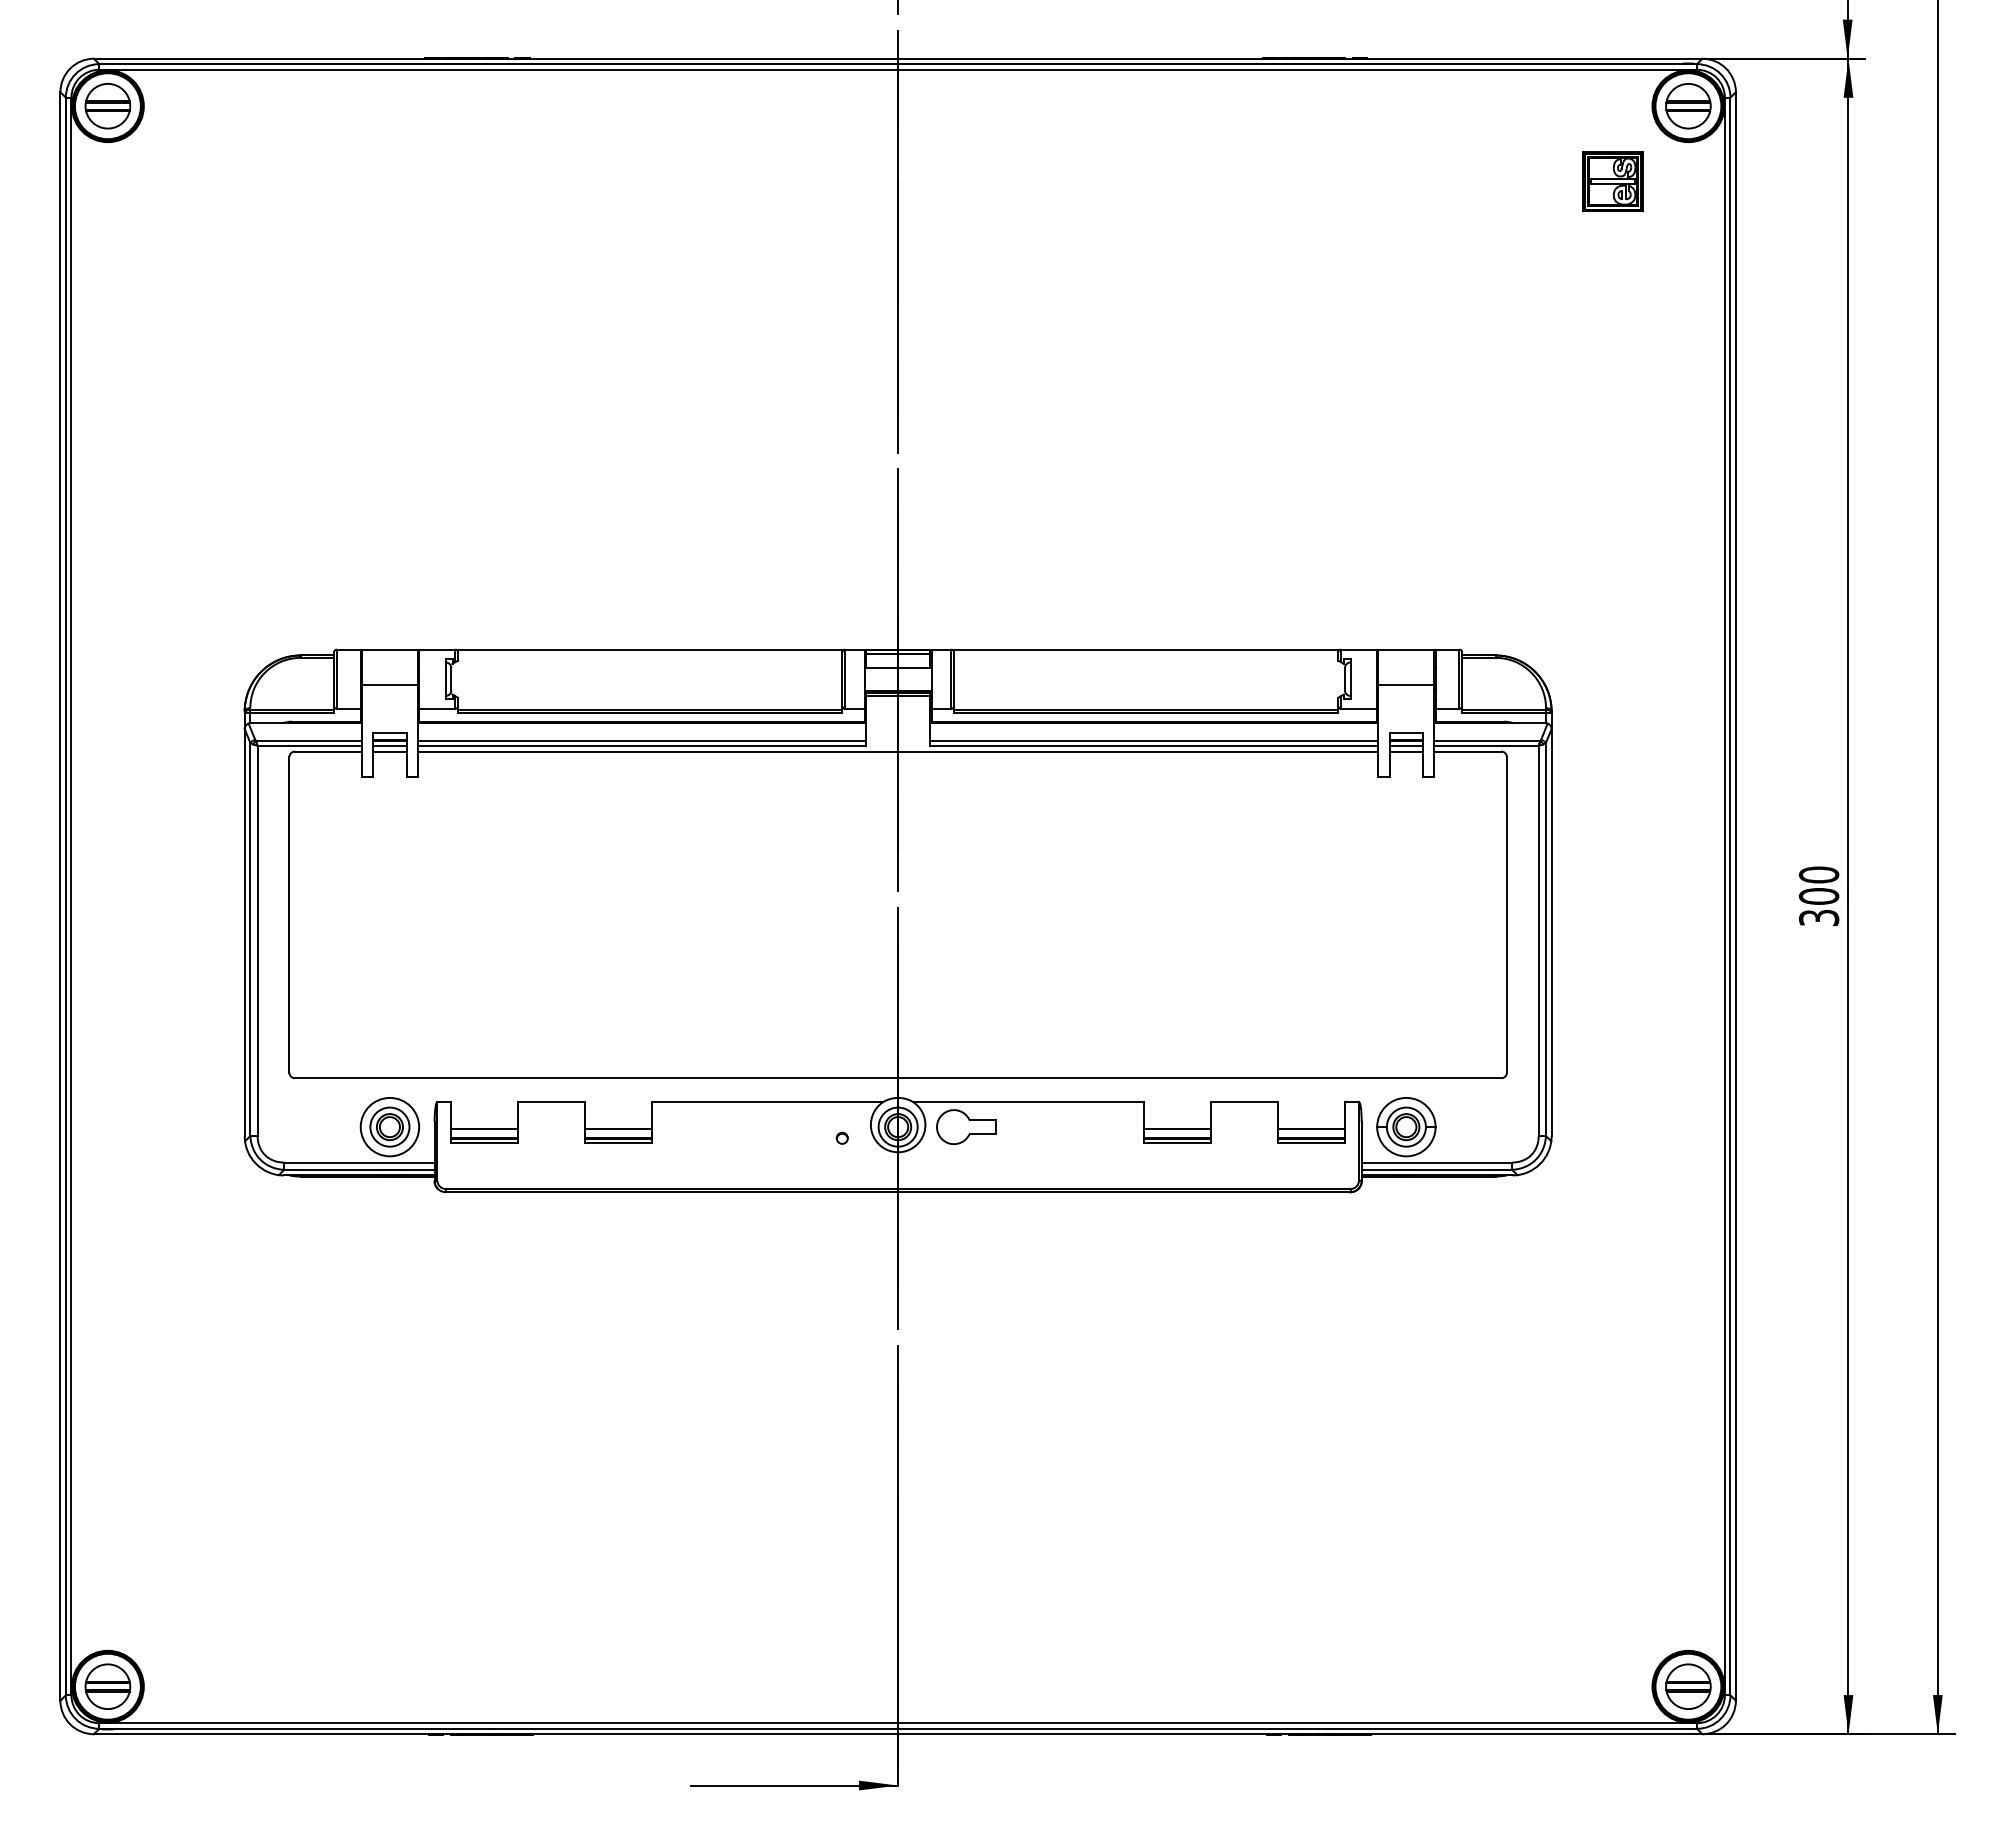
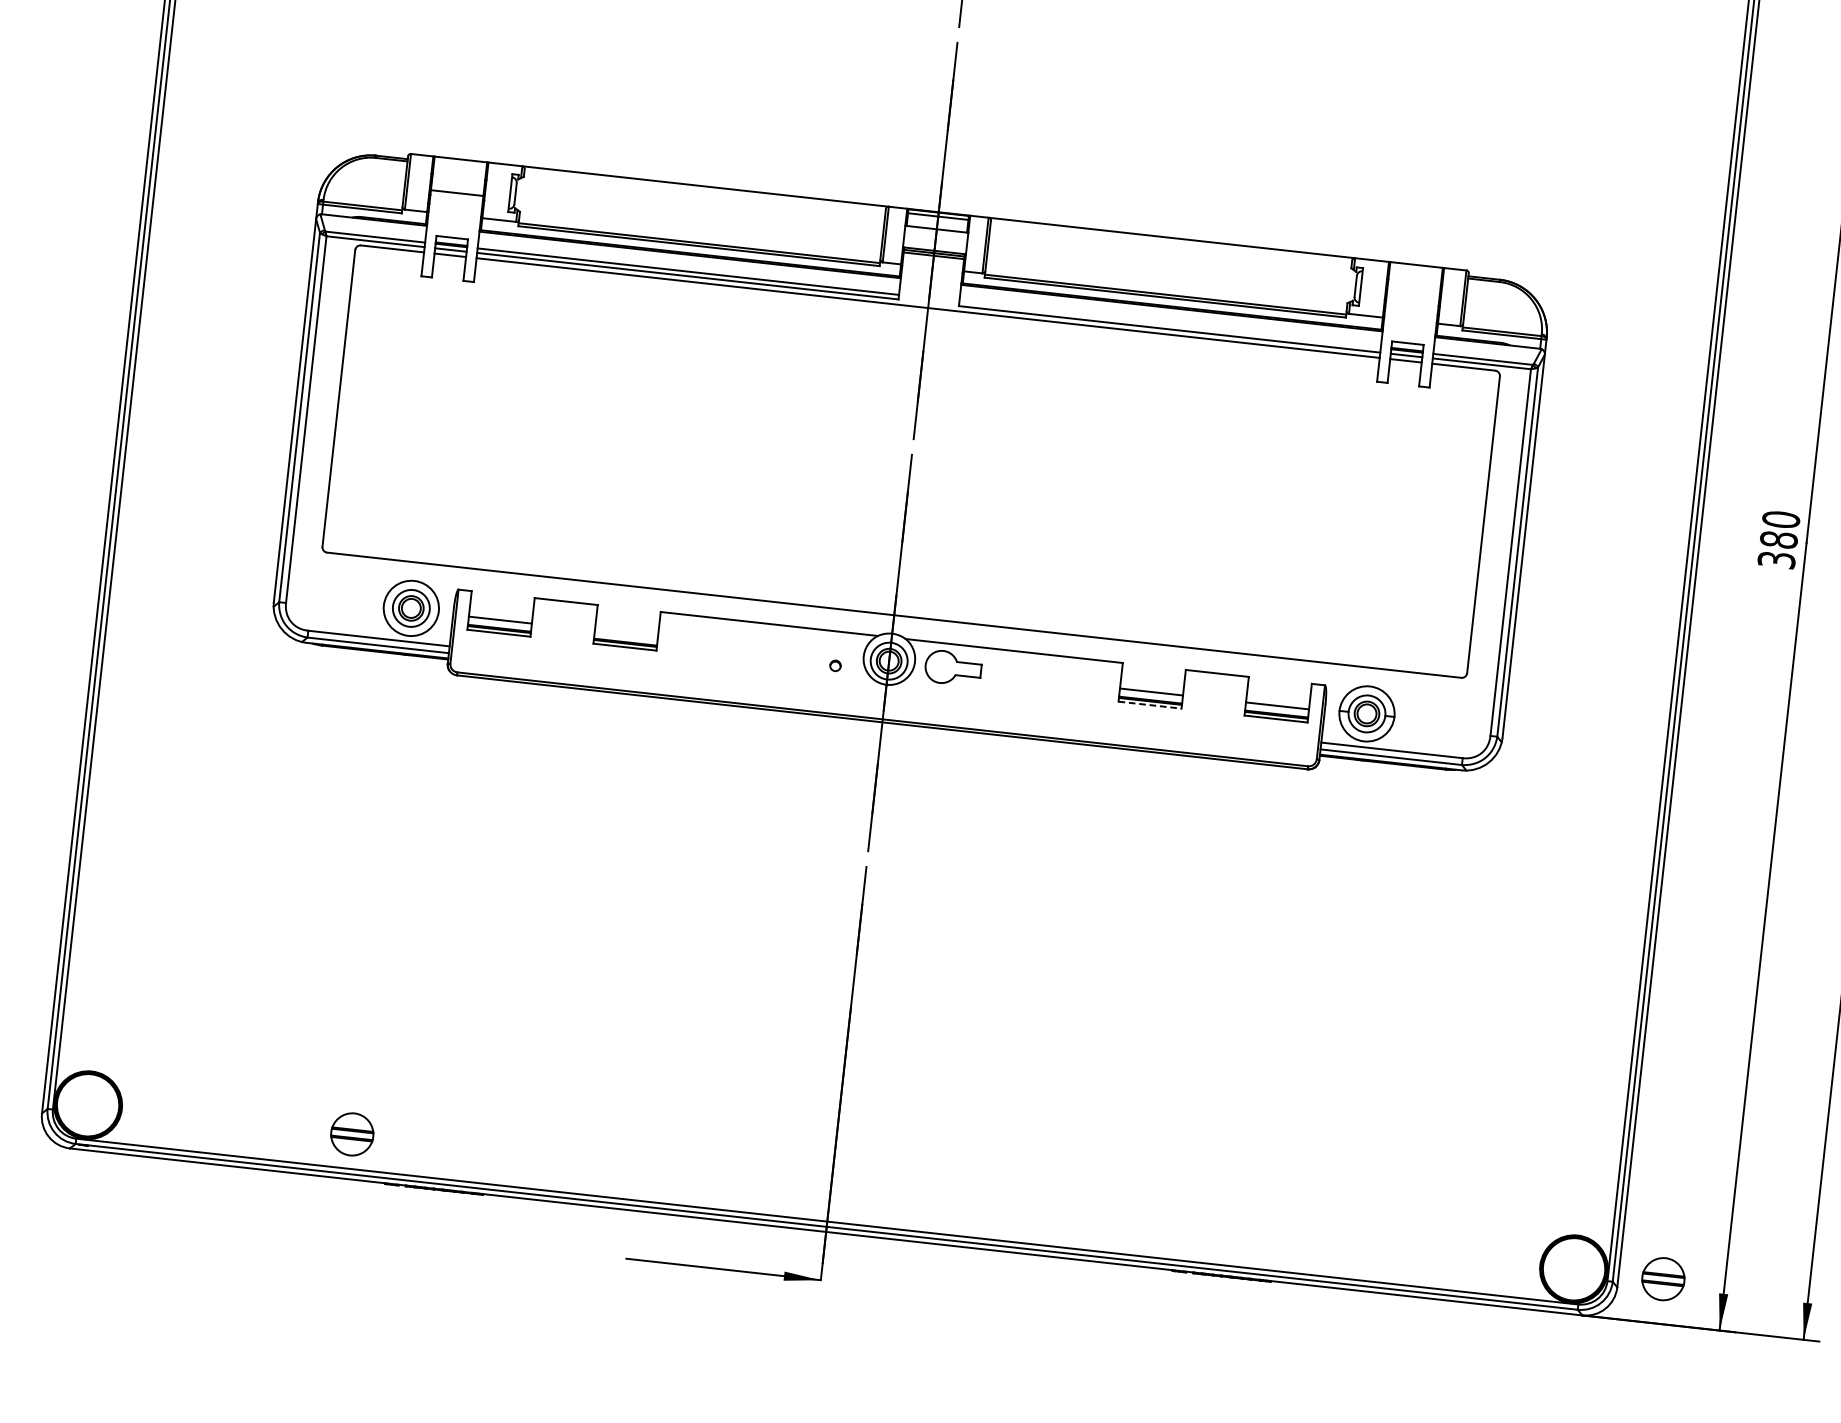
line: (1406, 685) -> (1412, 298), removed
line: (1154, 741) -> (1170, 325), removed
text: (1819, 896) -> (1779, 539), 300 -> 380
line: (618, 1129) -> (625, 634), removed
line: (1177, 1143) -> (1150, 705), solid -> dashed
part: (107, 1686) -> (351, 1134), moved
part: (1688, 1686) -> (1663, 1278), moved

